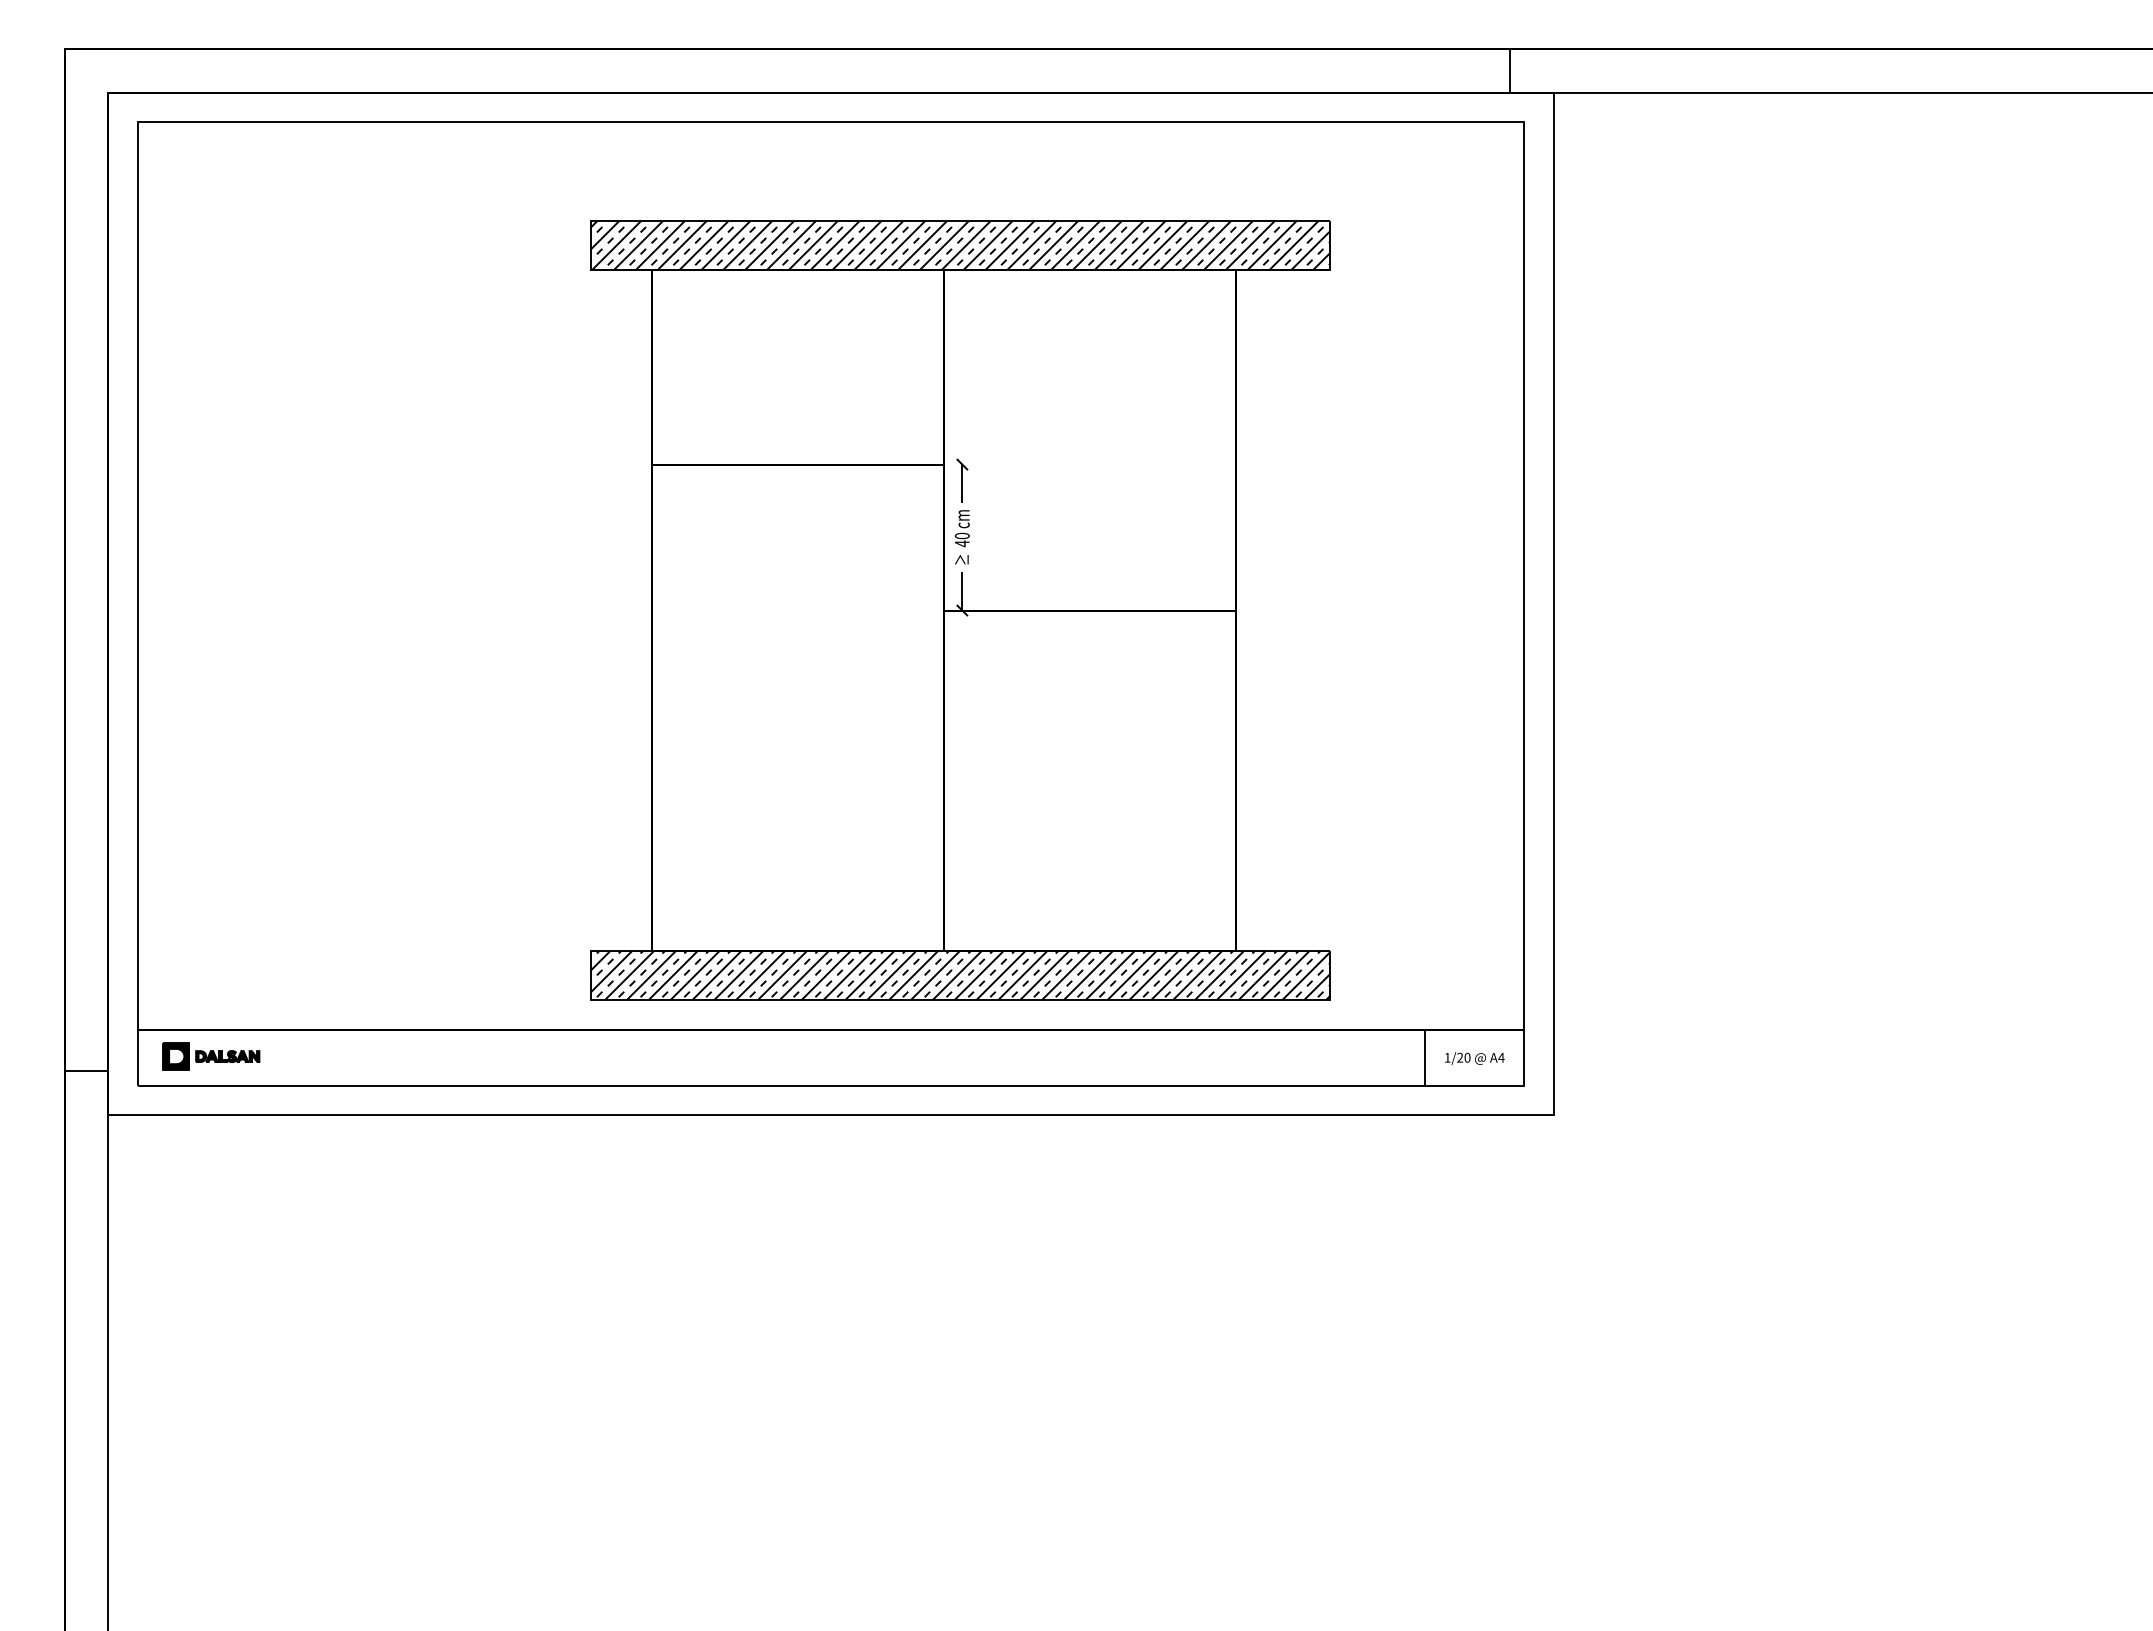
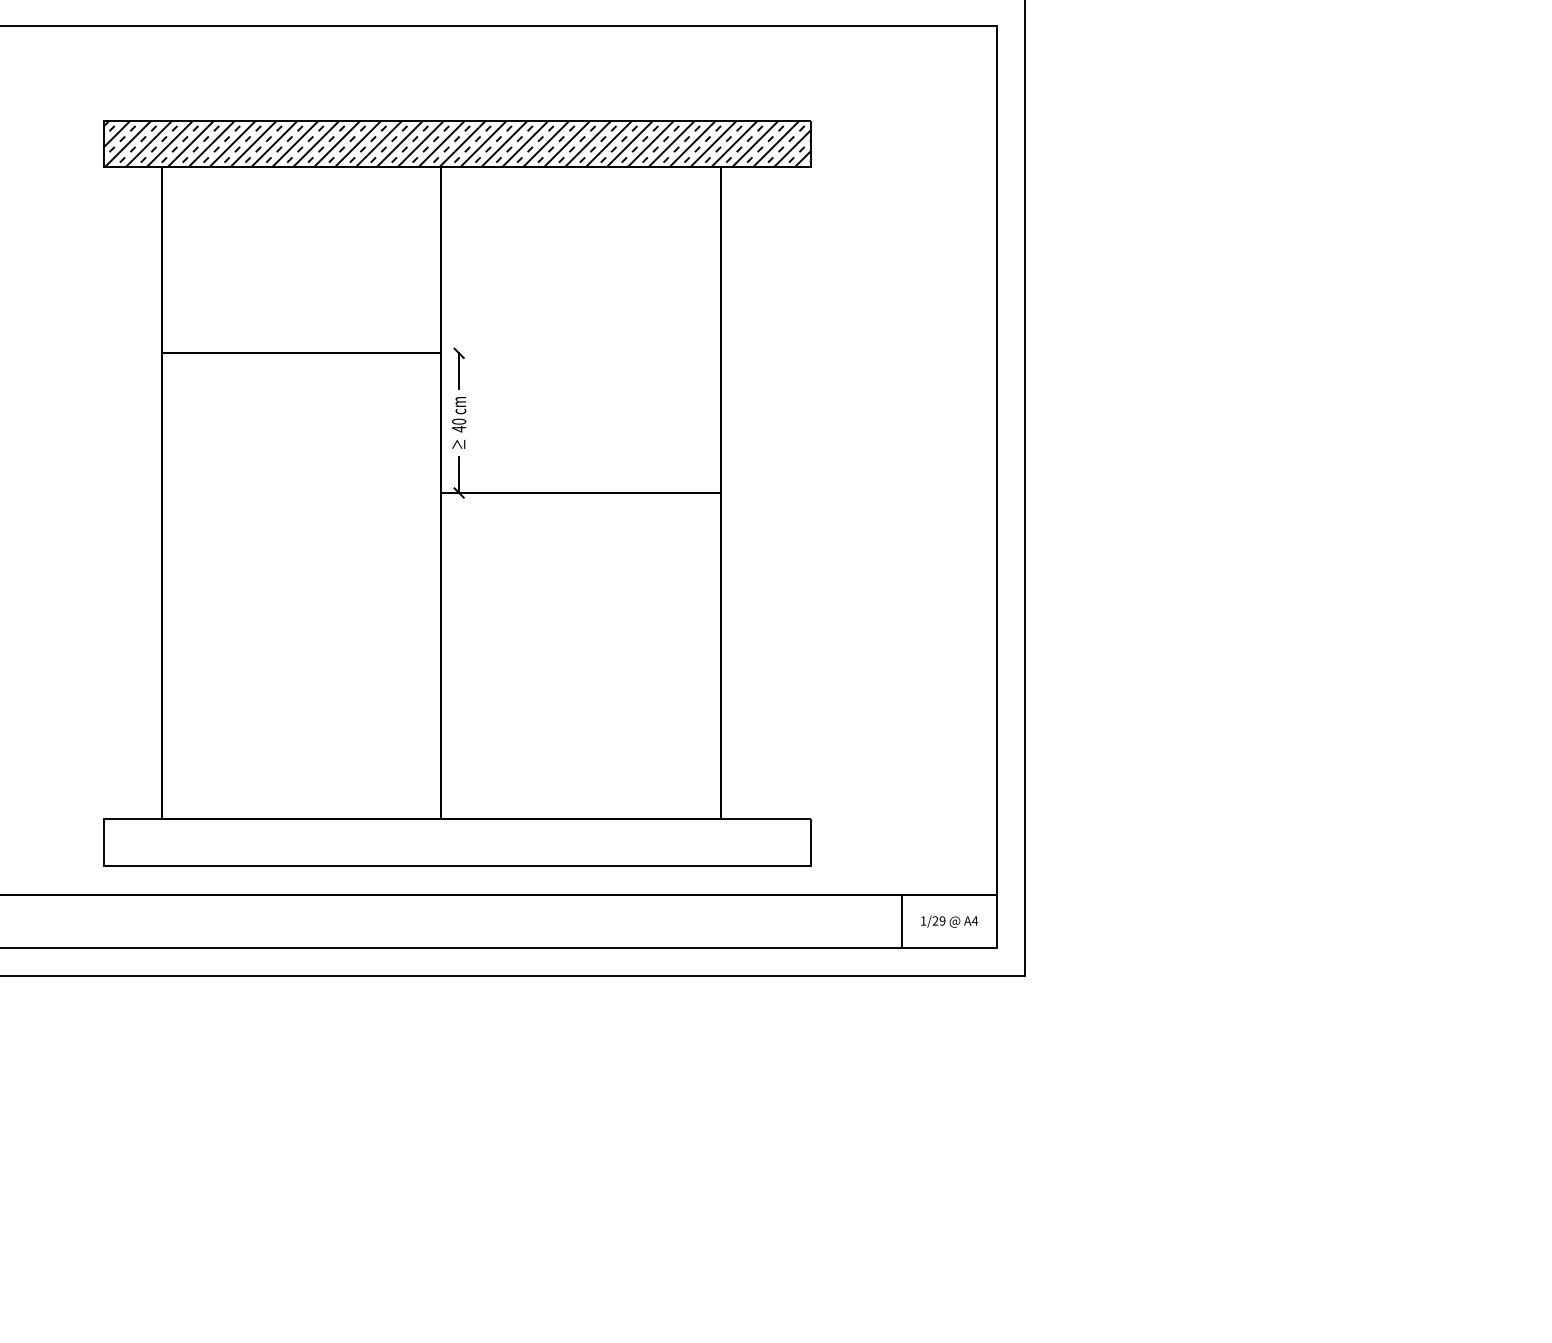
hatch: (960, 975) -> (457, 842), removed
text: (1467, 1057) -> (942, 920), 1/20 -> 1/29

